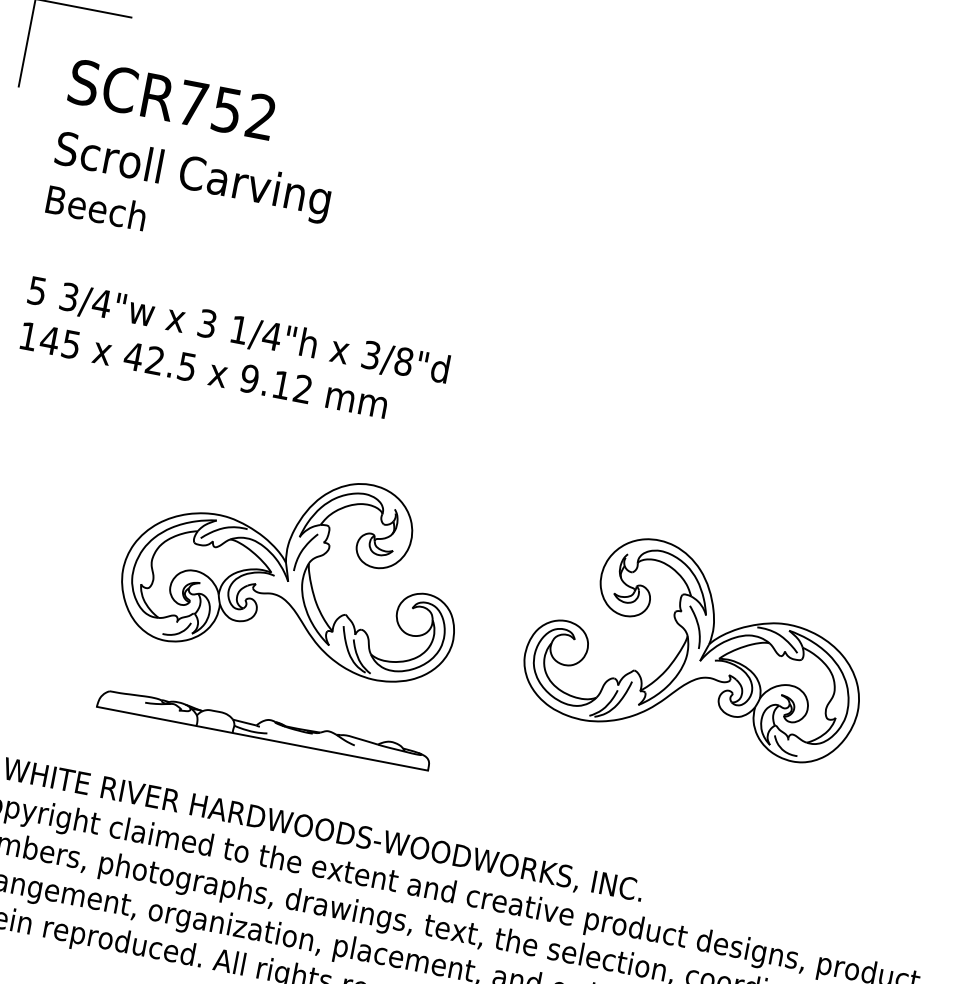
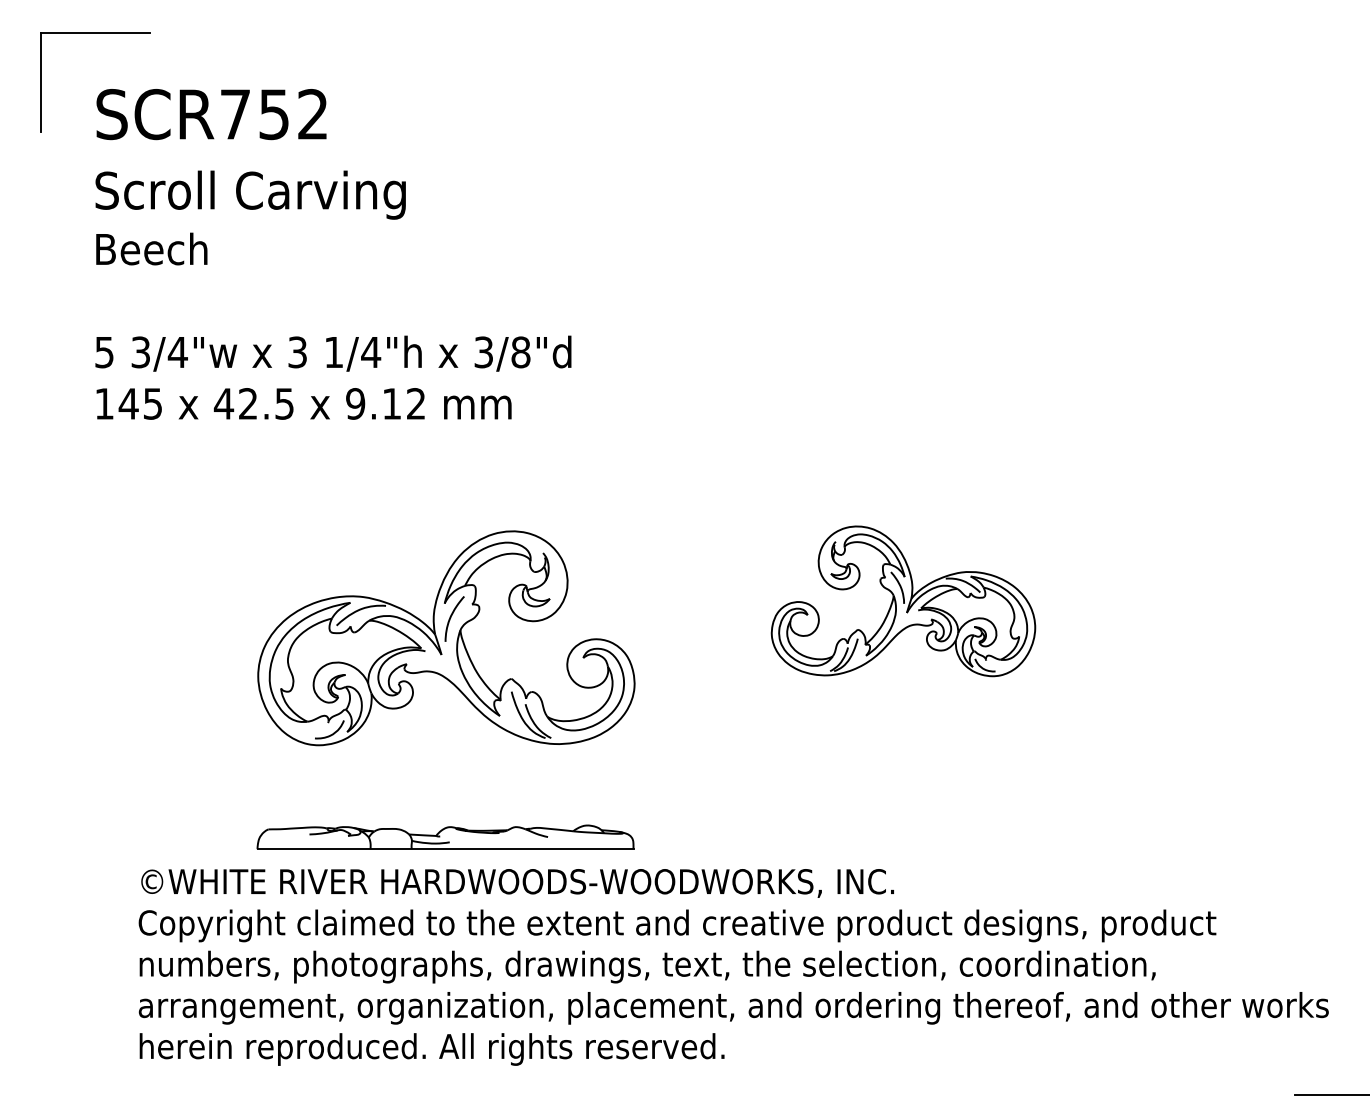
part: (295, 568) -> (446, 638), moved
part: (698, 645) -> (903, 601), size x0.7
part: (264, 727) -> (445, 836), moved

